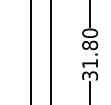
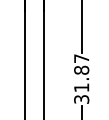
text: (89, 33) -> (81, 58), 31.80 -> 31.87

